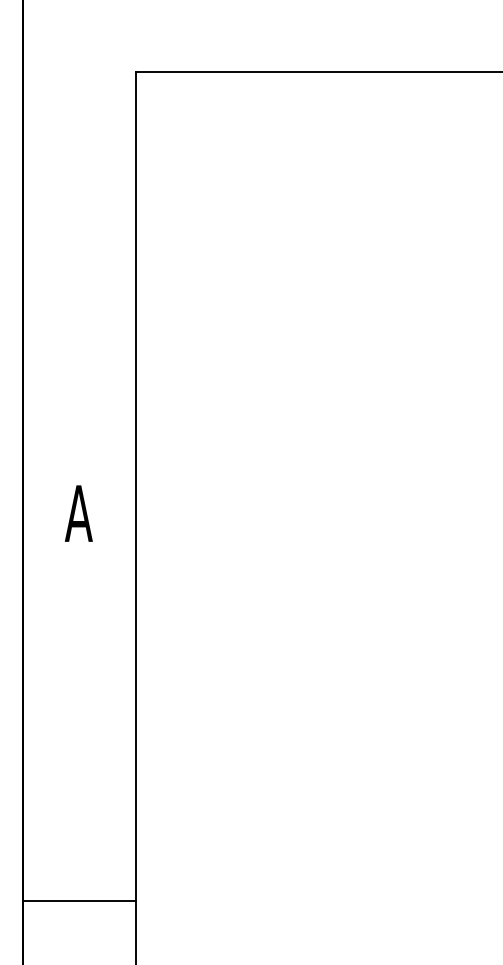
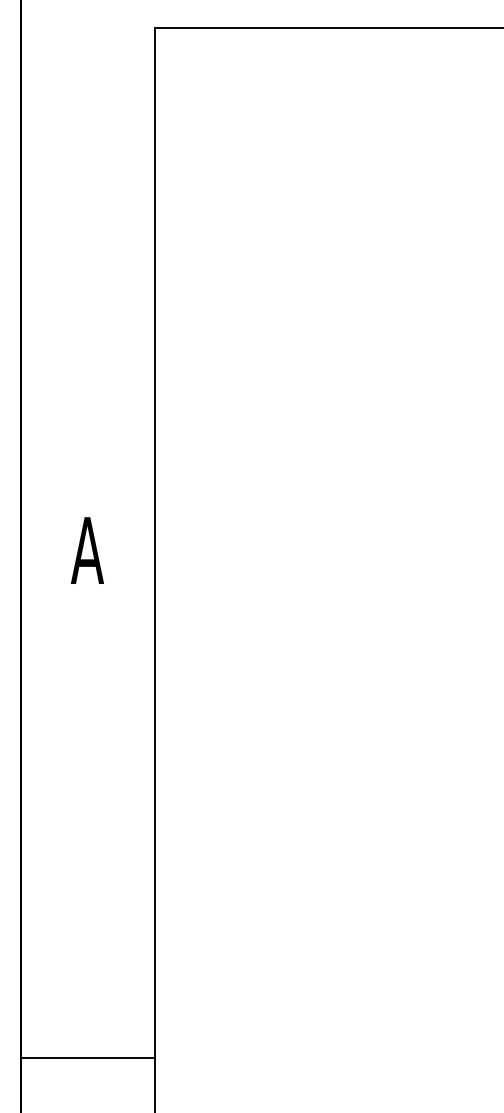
line: (78, 900) -> (87, 1057), moved

